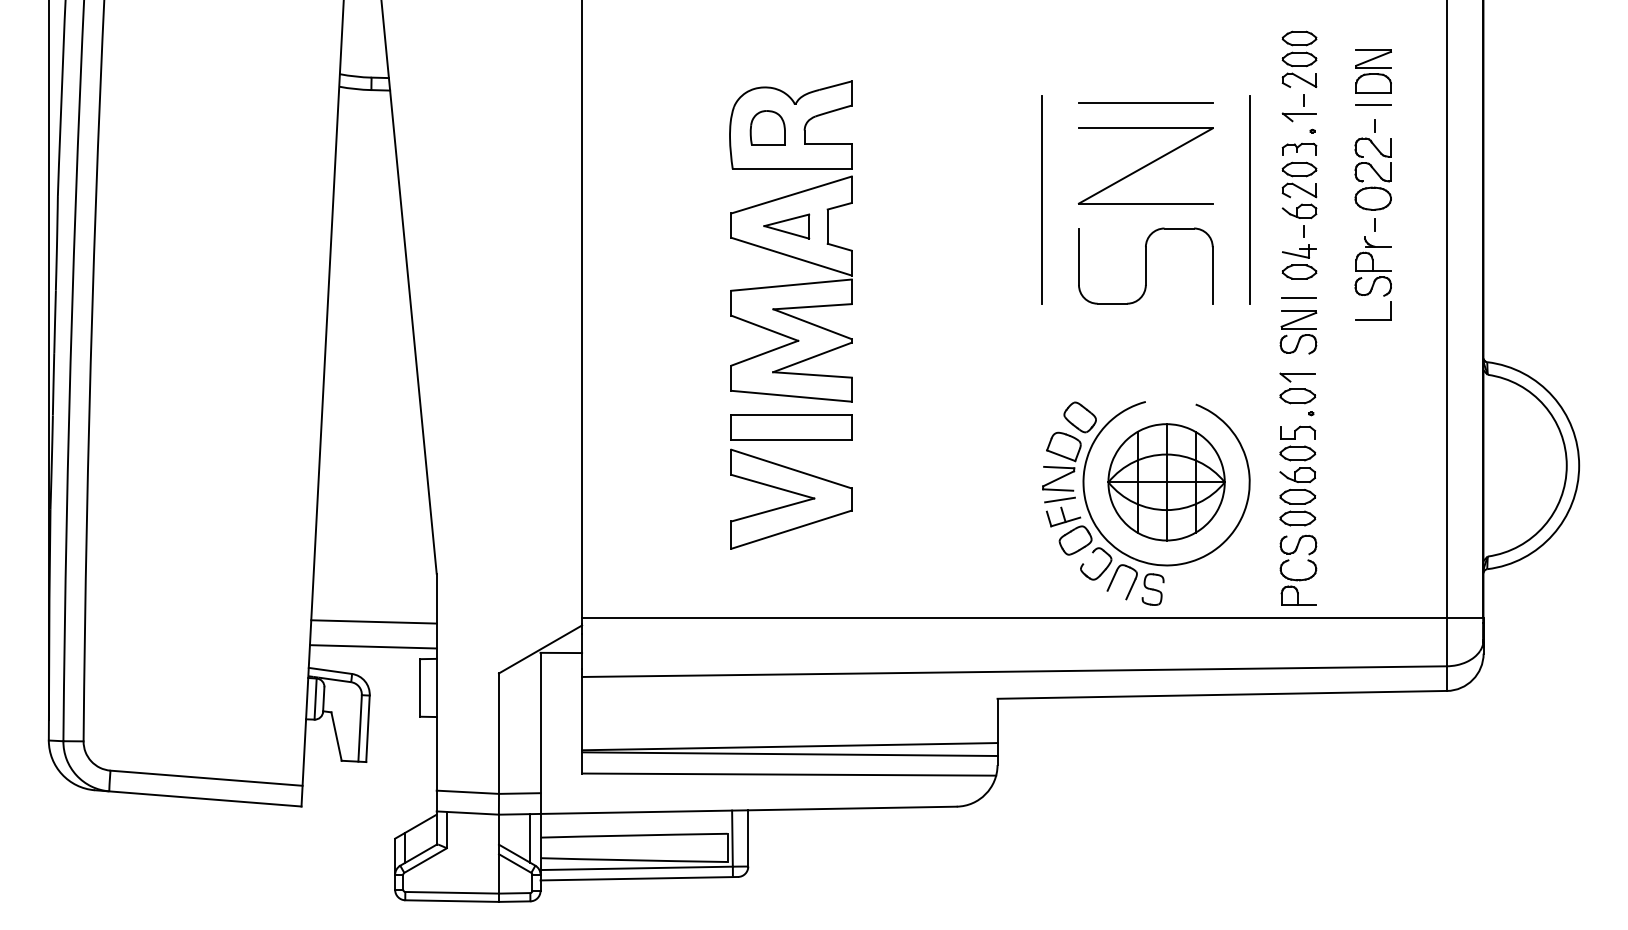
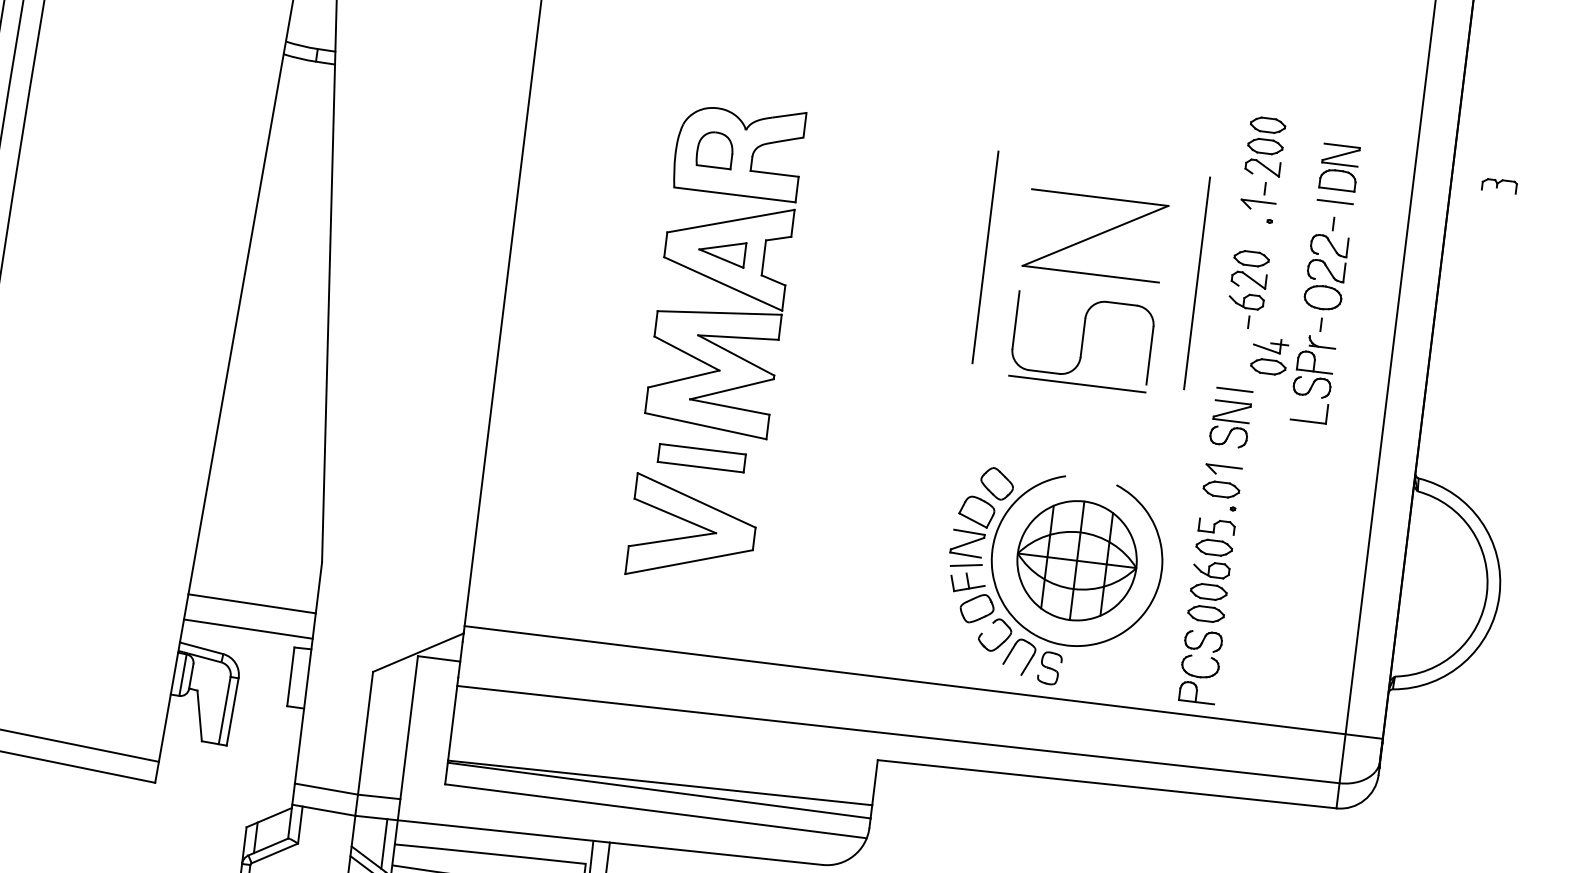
line: (1145, 102) -> (1077, 383), moved
part: (1299, 148) -> (1499, 184), moved
part: (1299, 261) -> (1269, 356), moved
part: (791, 427) -> (701, 457), size x0.7

